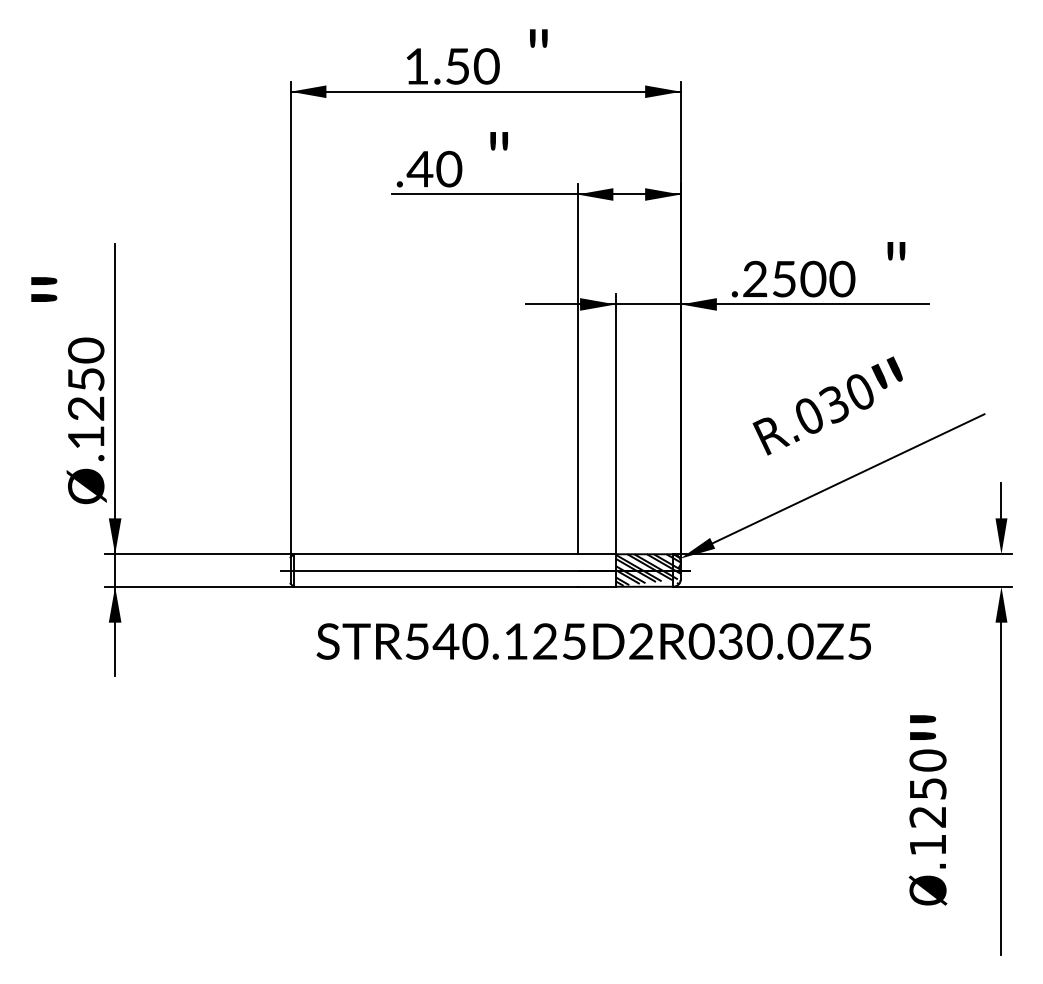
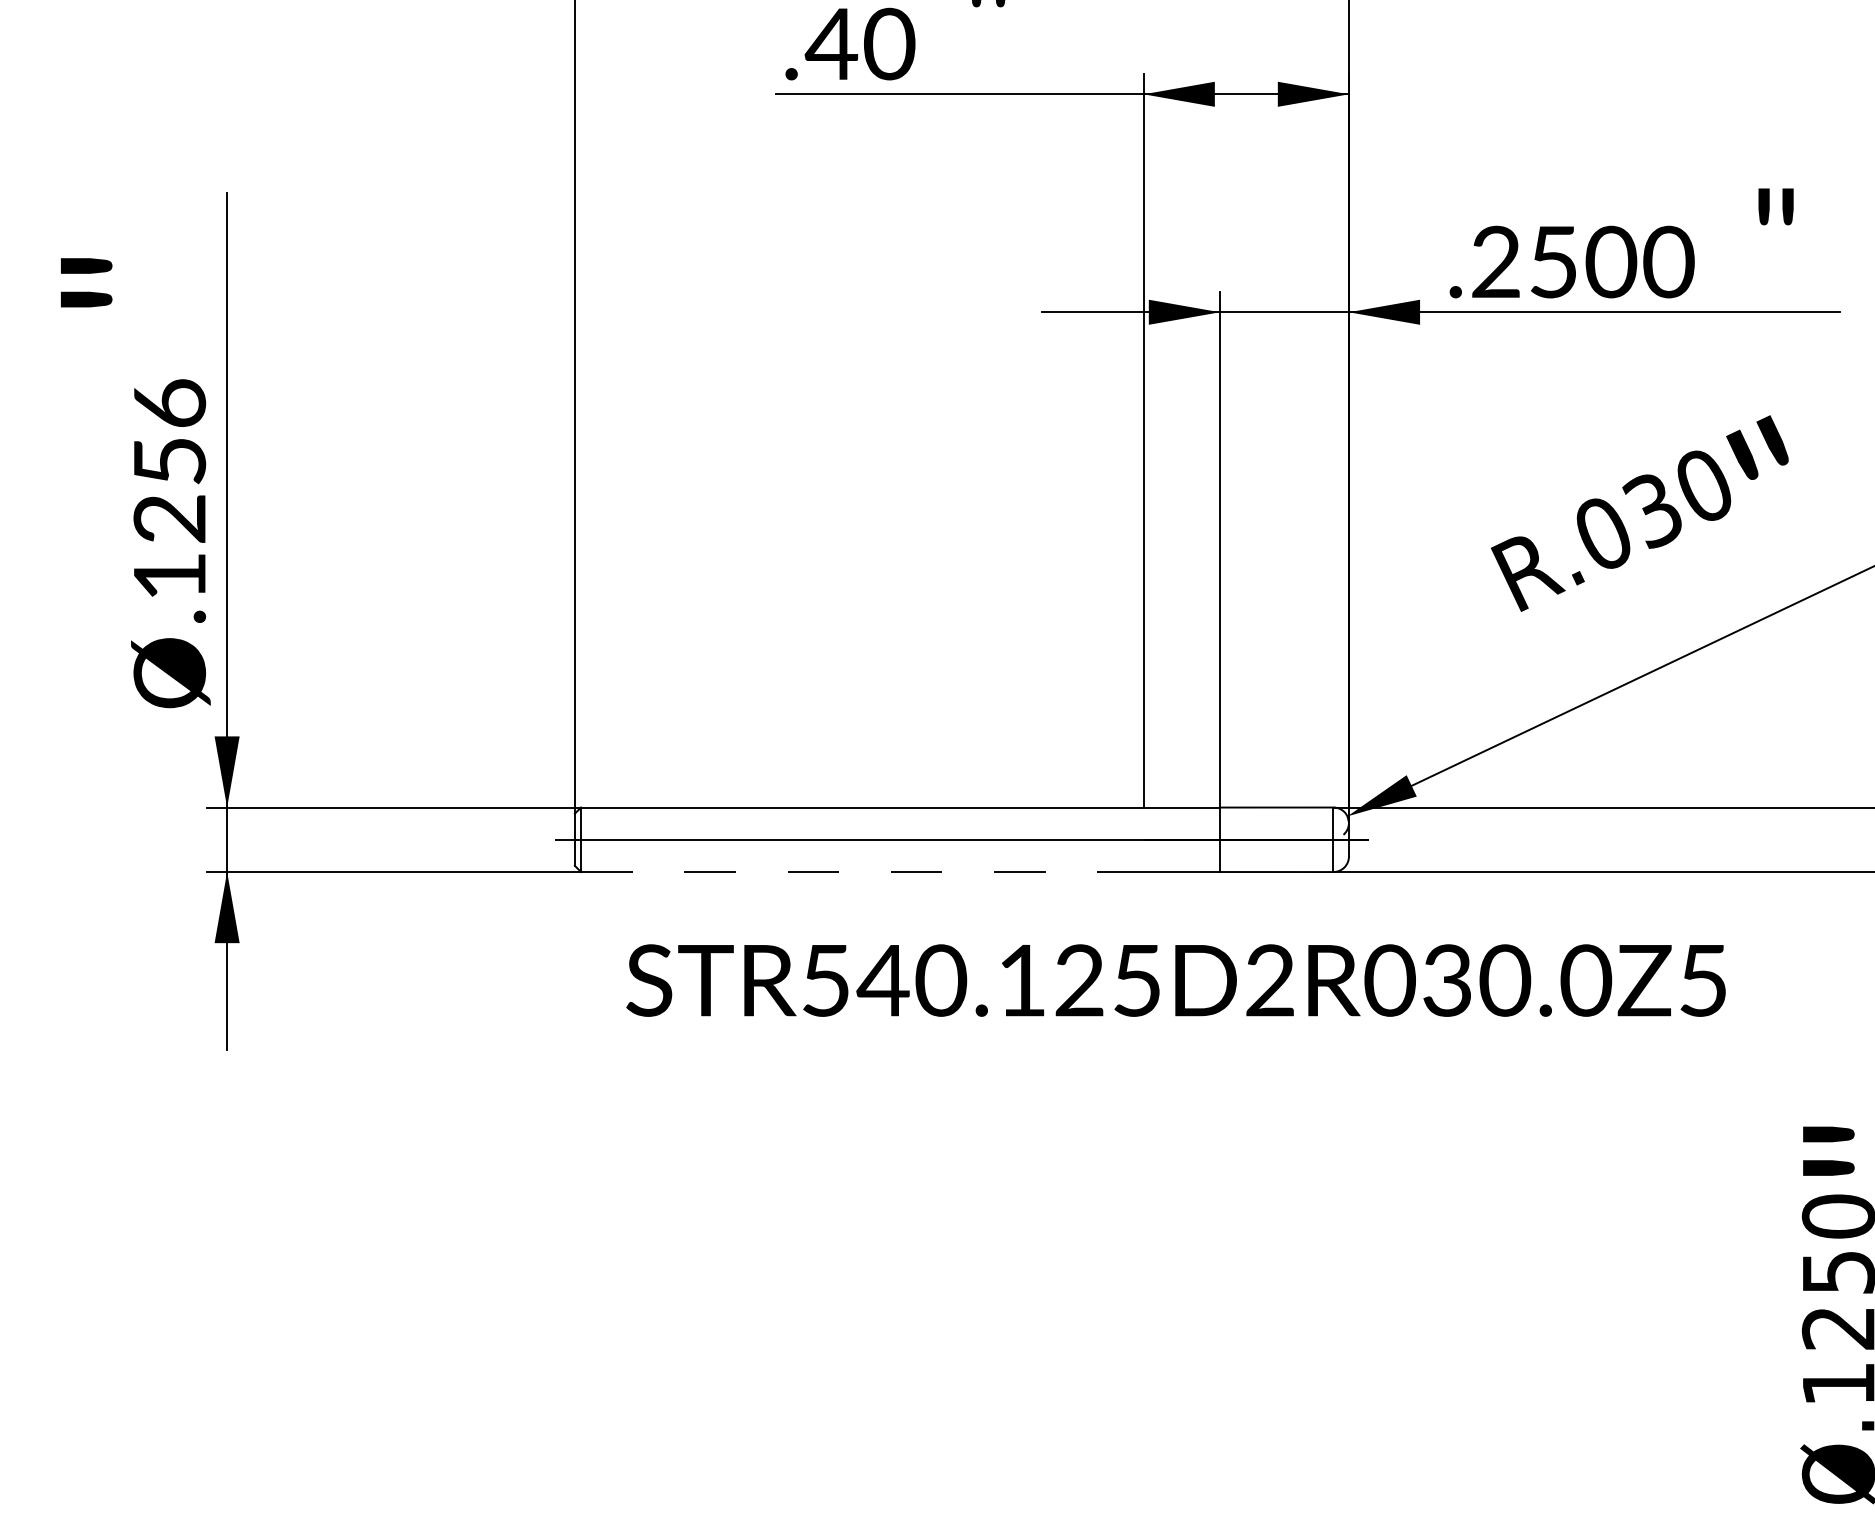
text: (86, 350) -> (170, 403), .1250 -> .1256
hatch: (648, 569) -> (1284, 837), removed
line: (435, 586) -> (862, 871), solid -> dashed

